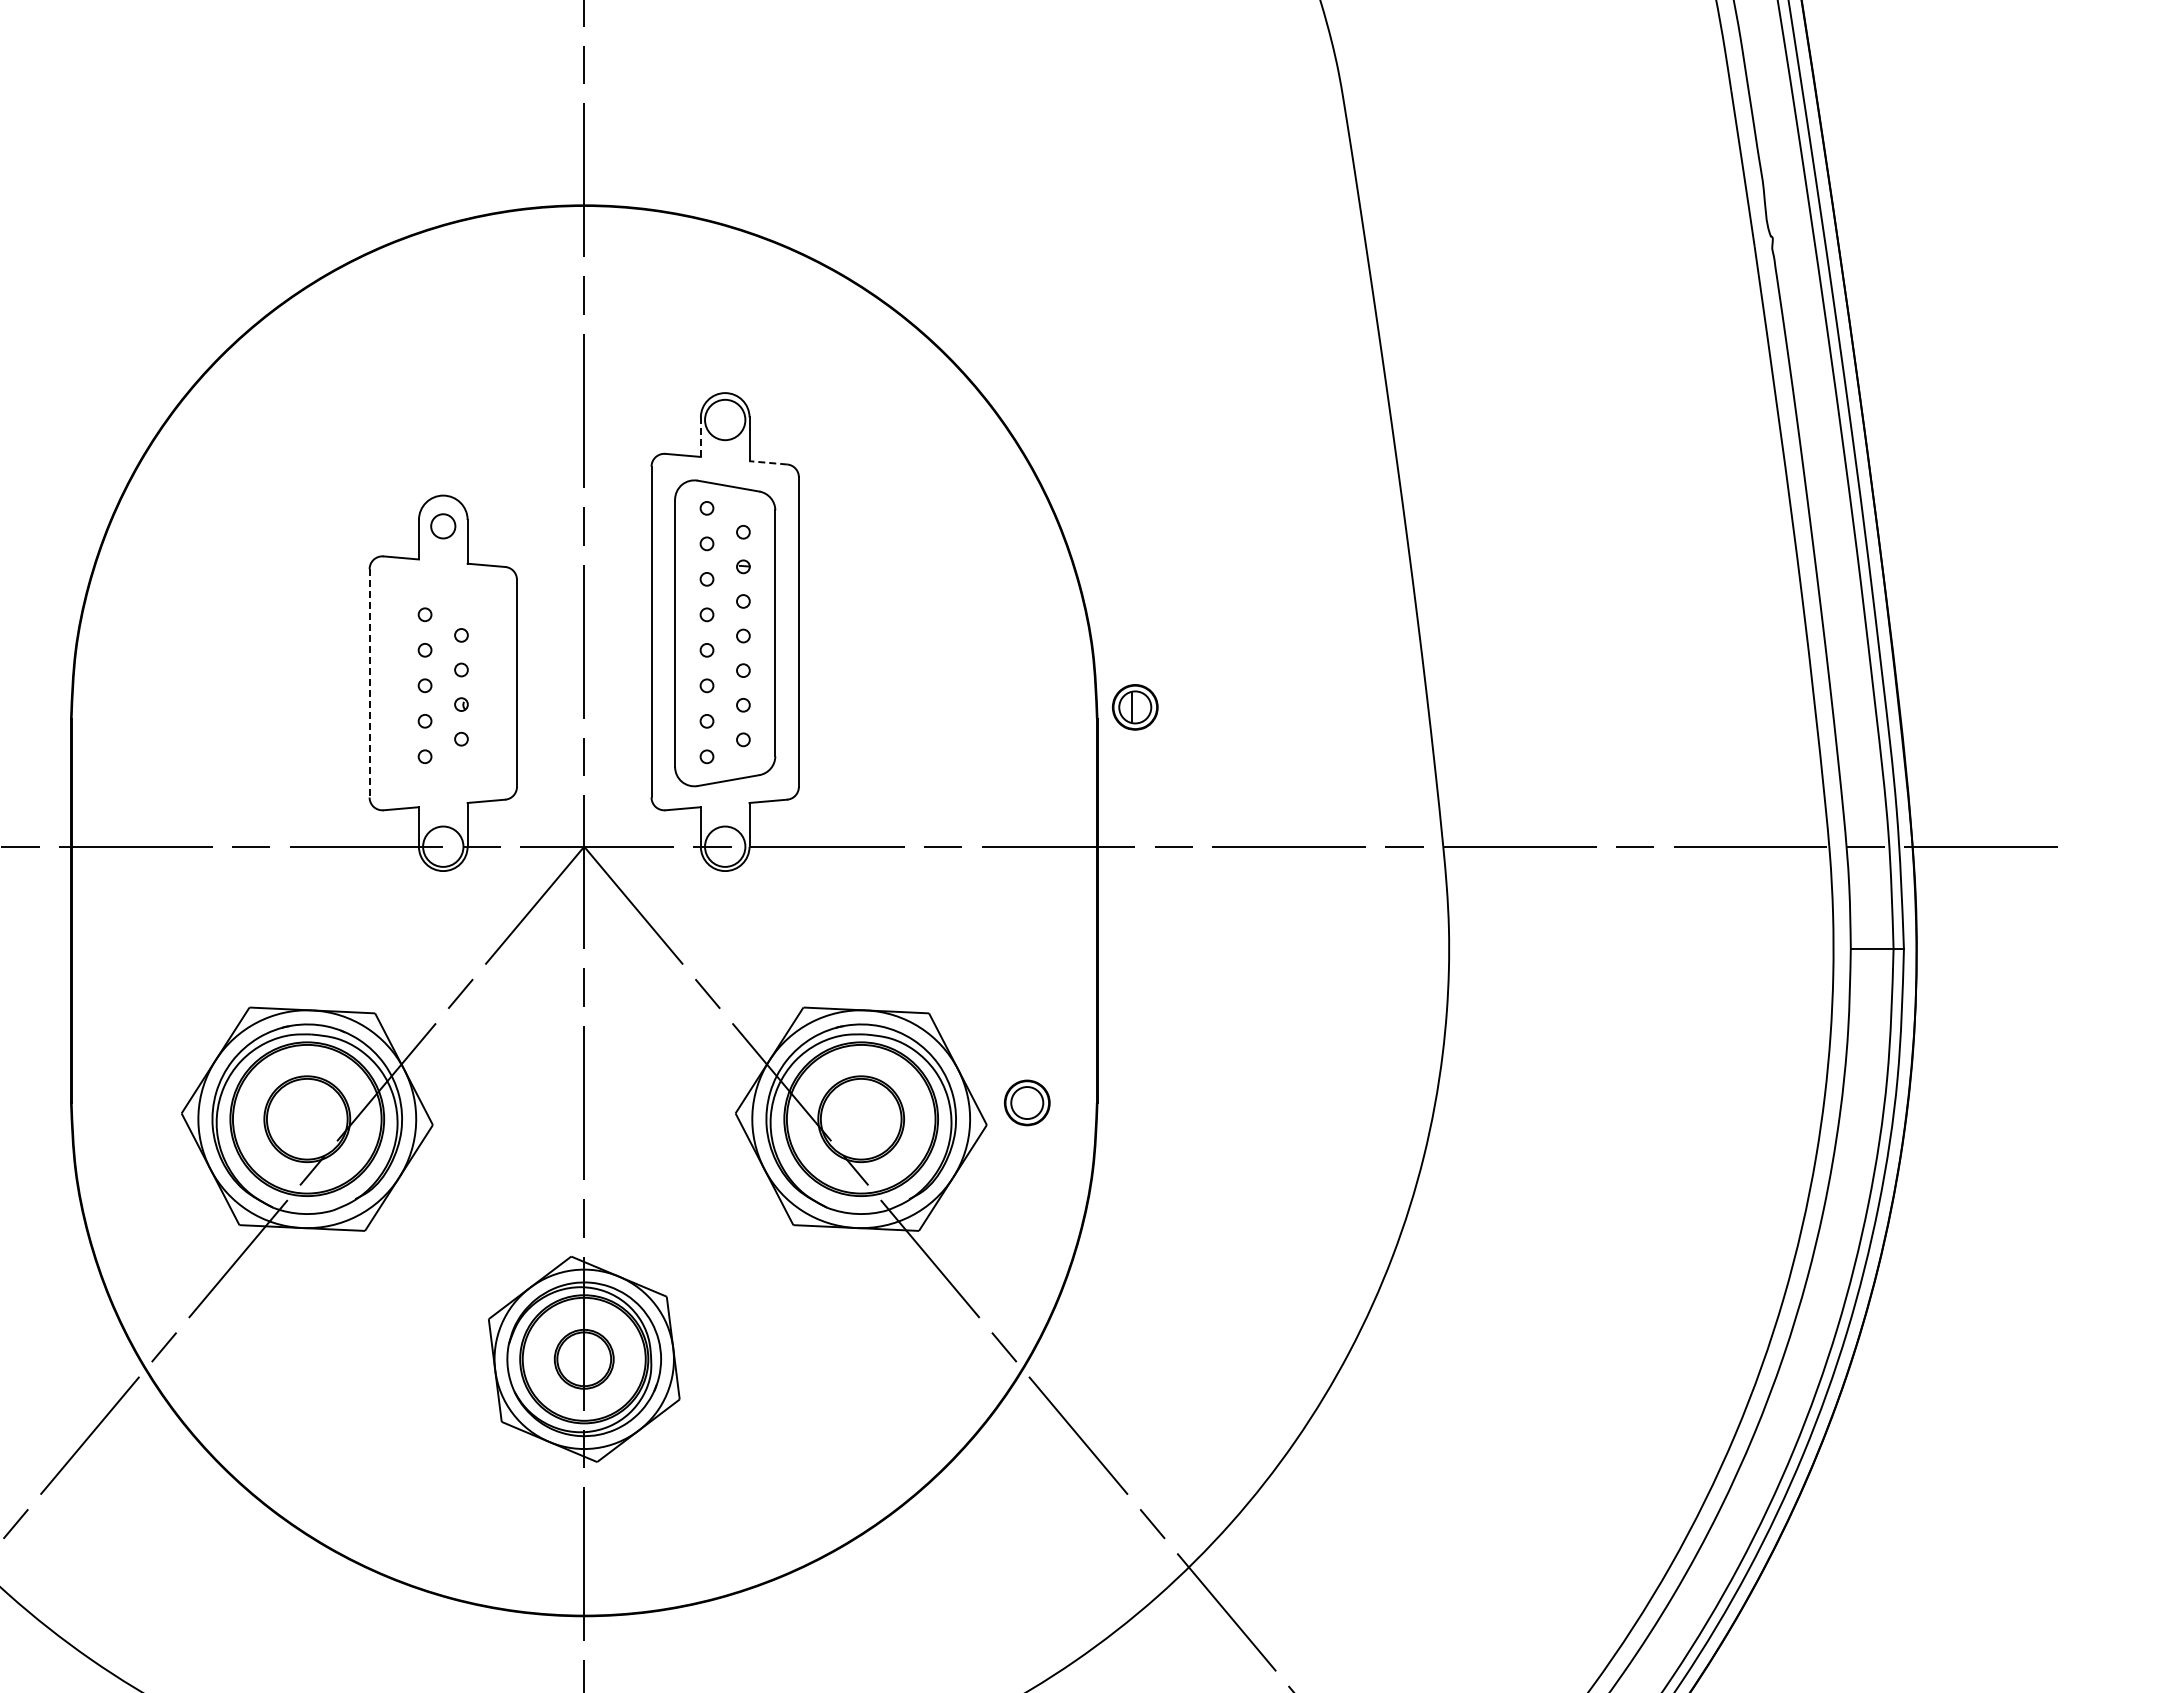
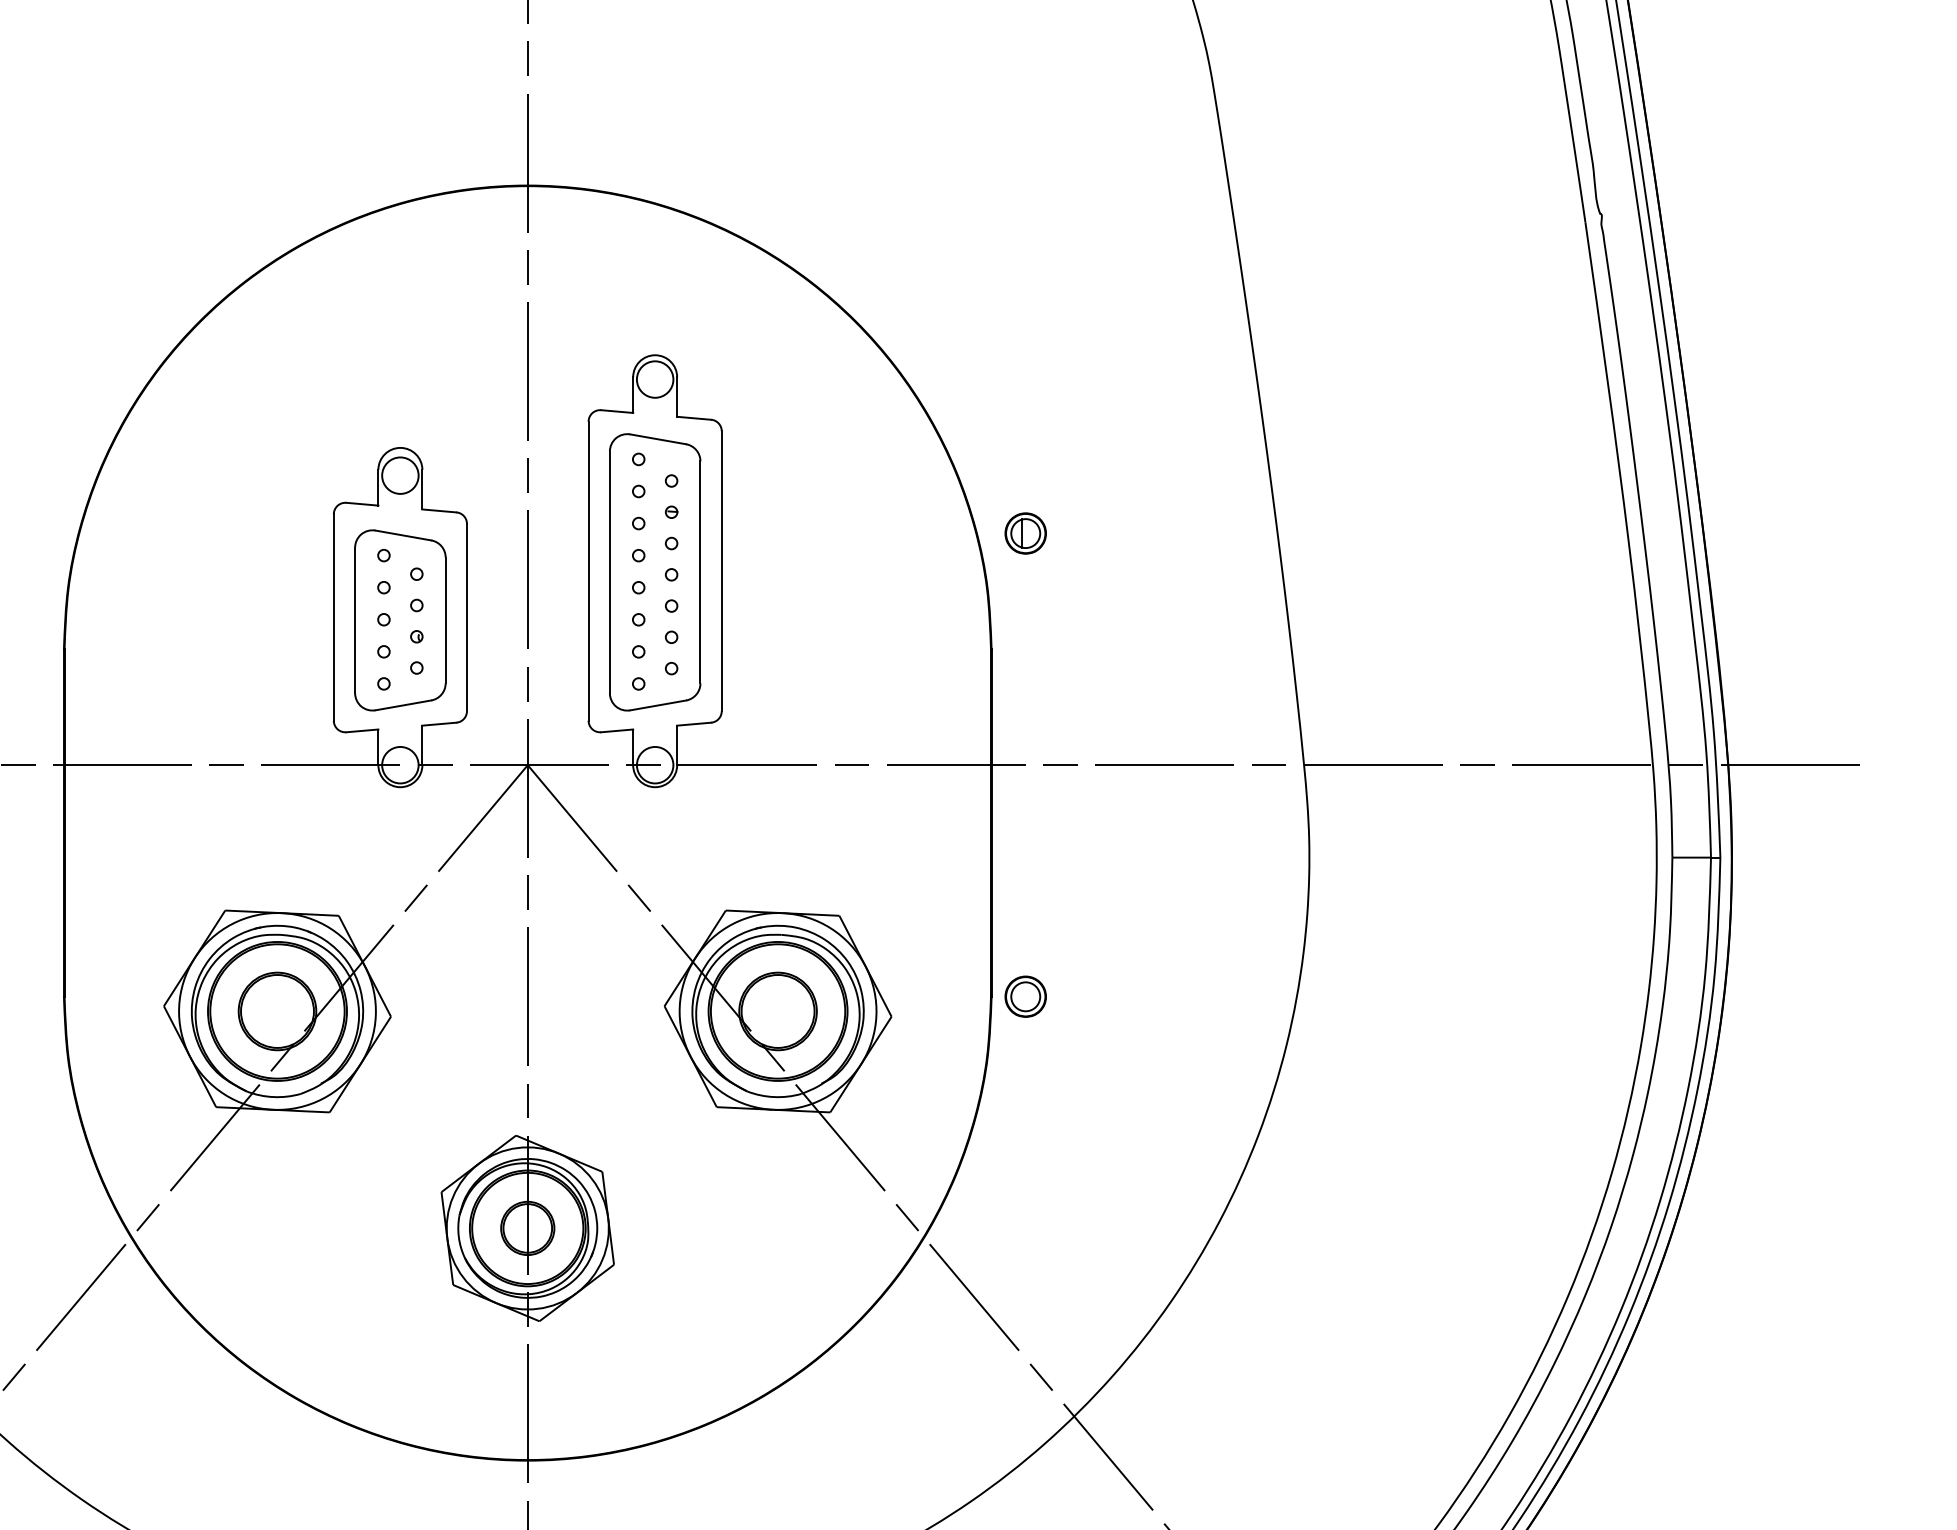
line: (700, 437) -> (632, 395), dashed -> solid
line: (768, 462) -> (694, 417), dashed -> solid
circle: (443, 526) -> (400, 475), size x1.67
line: (369, 683) -> (333, 617), dashed -> solid
part: (443, 686) -> (400, 620), added
part: (1135, 707) -> (1025, 533), moved
part: (1027, 1102) -> (1025, 996), moved

